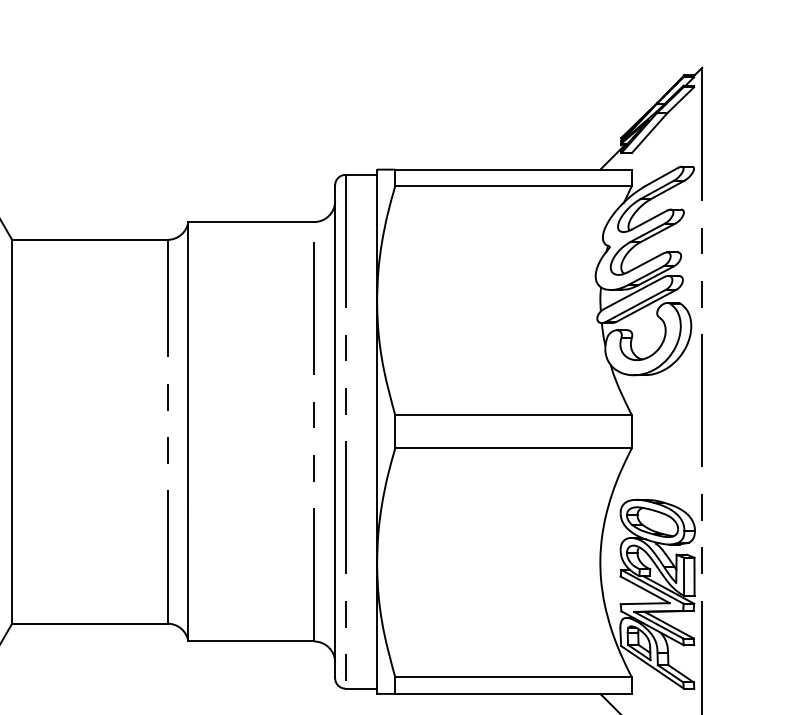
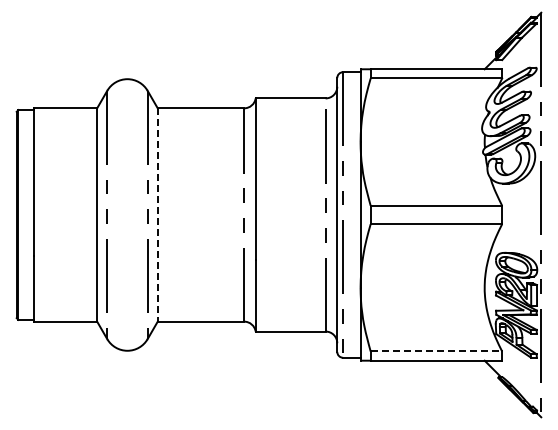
line: (11, 430) -> (157, 214), solid -> dashed
line: (513, 677) -> (436, 351), solid -> dashed

